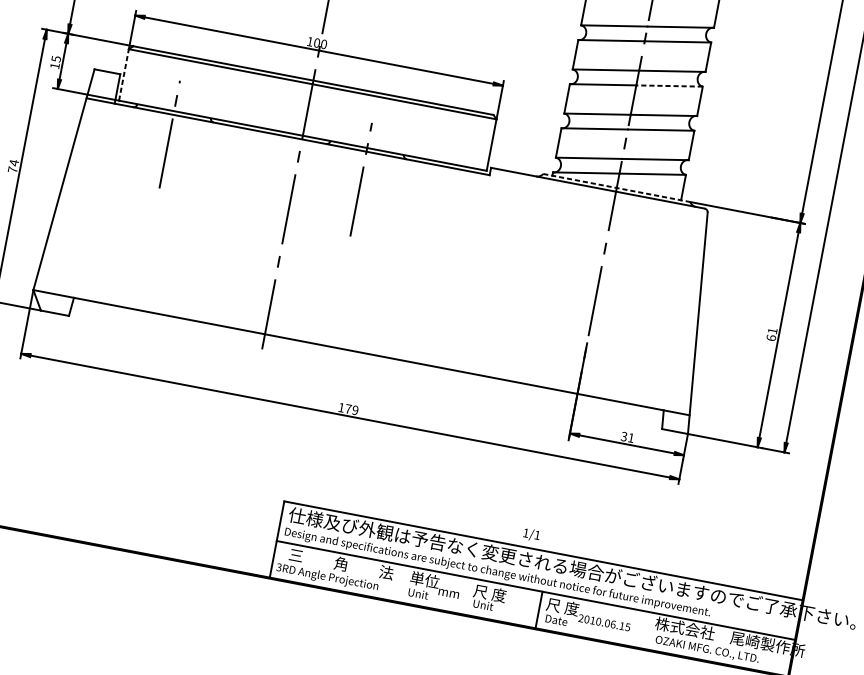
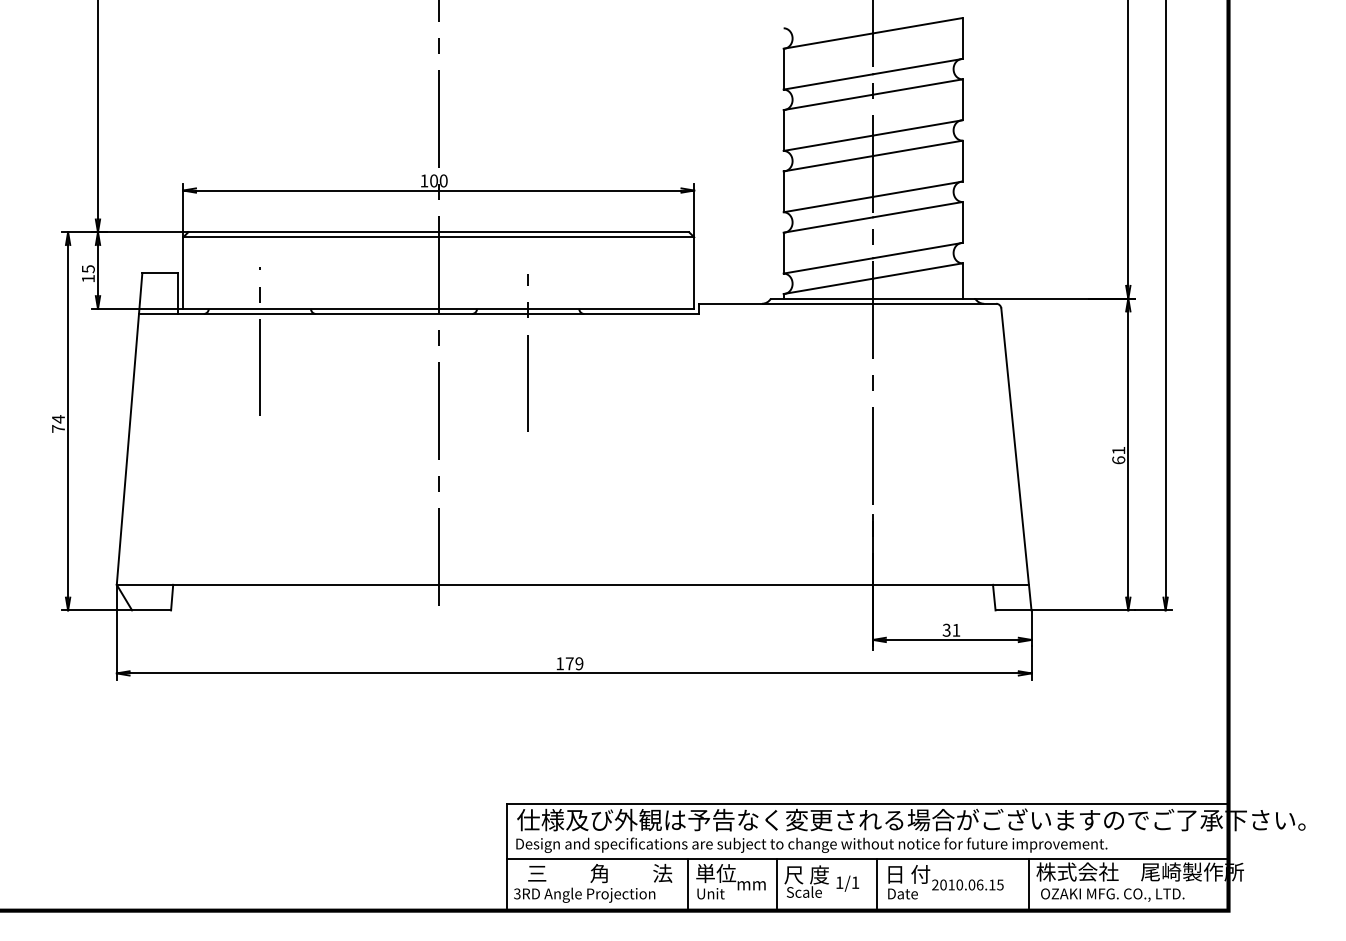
line: (124, 75) -> (183, 273), dashed -> solid
line: (669, 86) -> (917, 148), dashed -> solid
line: (617, 187) -> (873, 298), dashed -> solid
text: (531, 534) -> (847, 883), moved
line: (402, 583) -> (687, 883), added
line: (467, 595) -> (777, 883), added
text: (485, 604) -> (803, 891), Unit -> Scale
text: (562, 606) -> (907, 873), 尺 度 -> 日 付
line: (648, 630) -> (1028, 883), added

